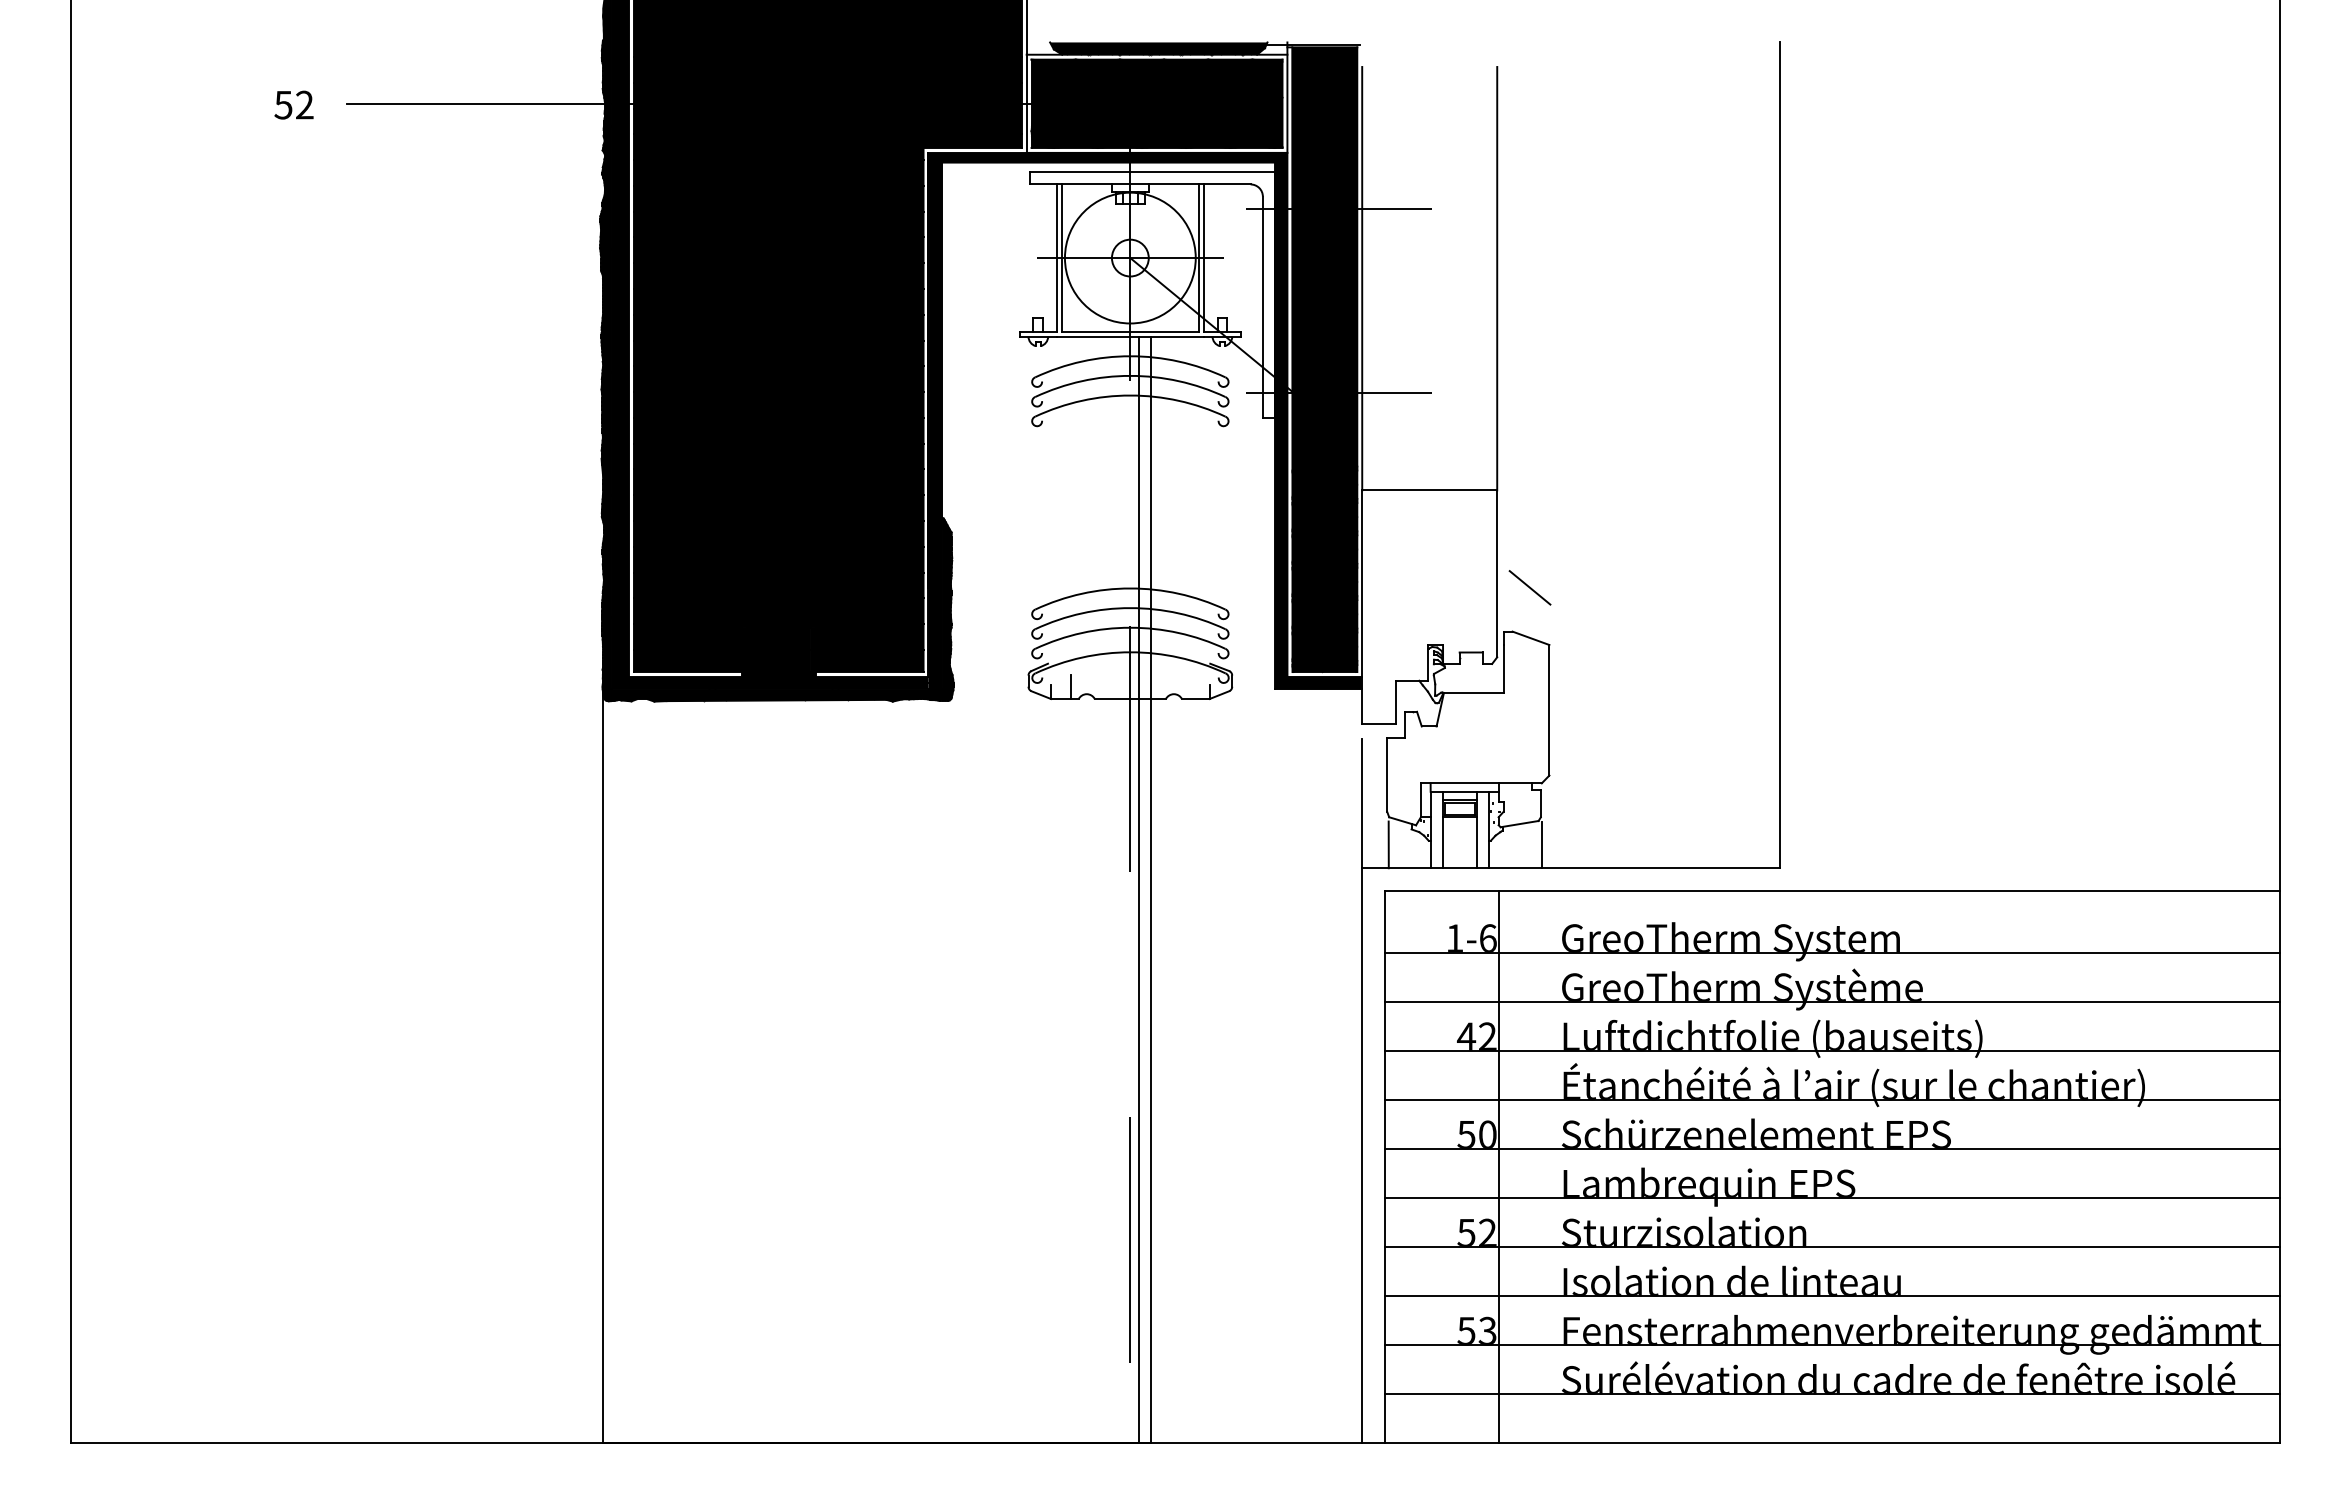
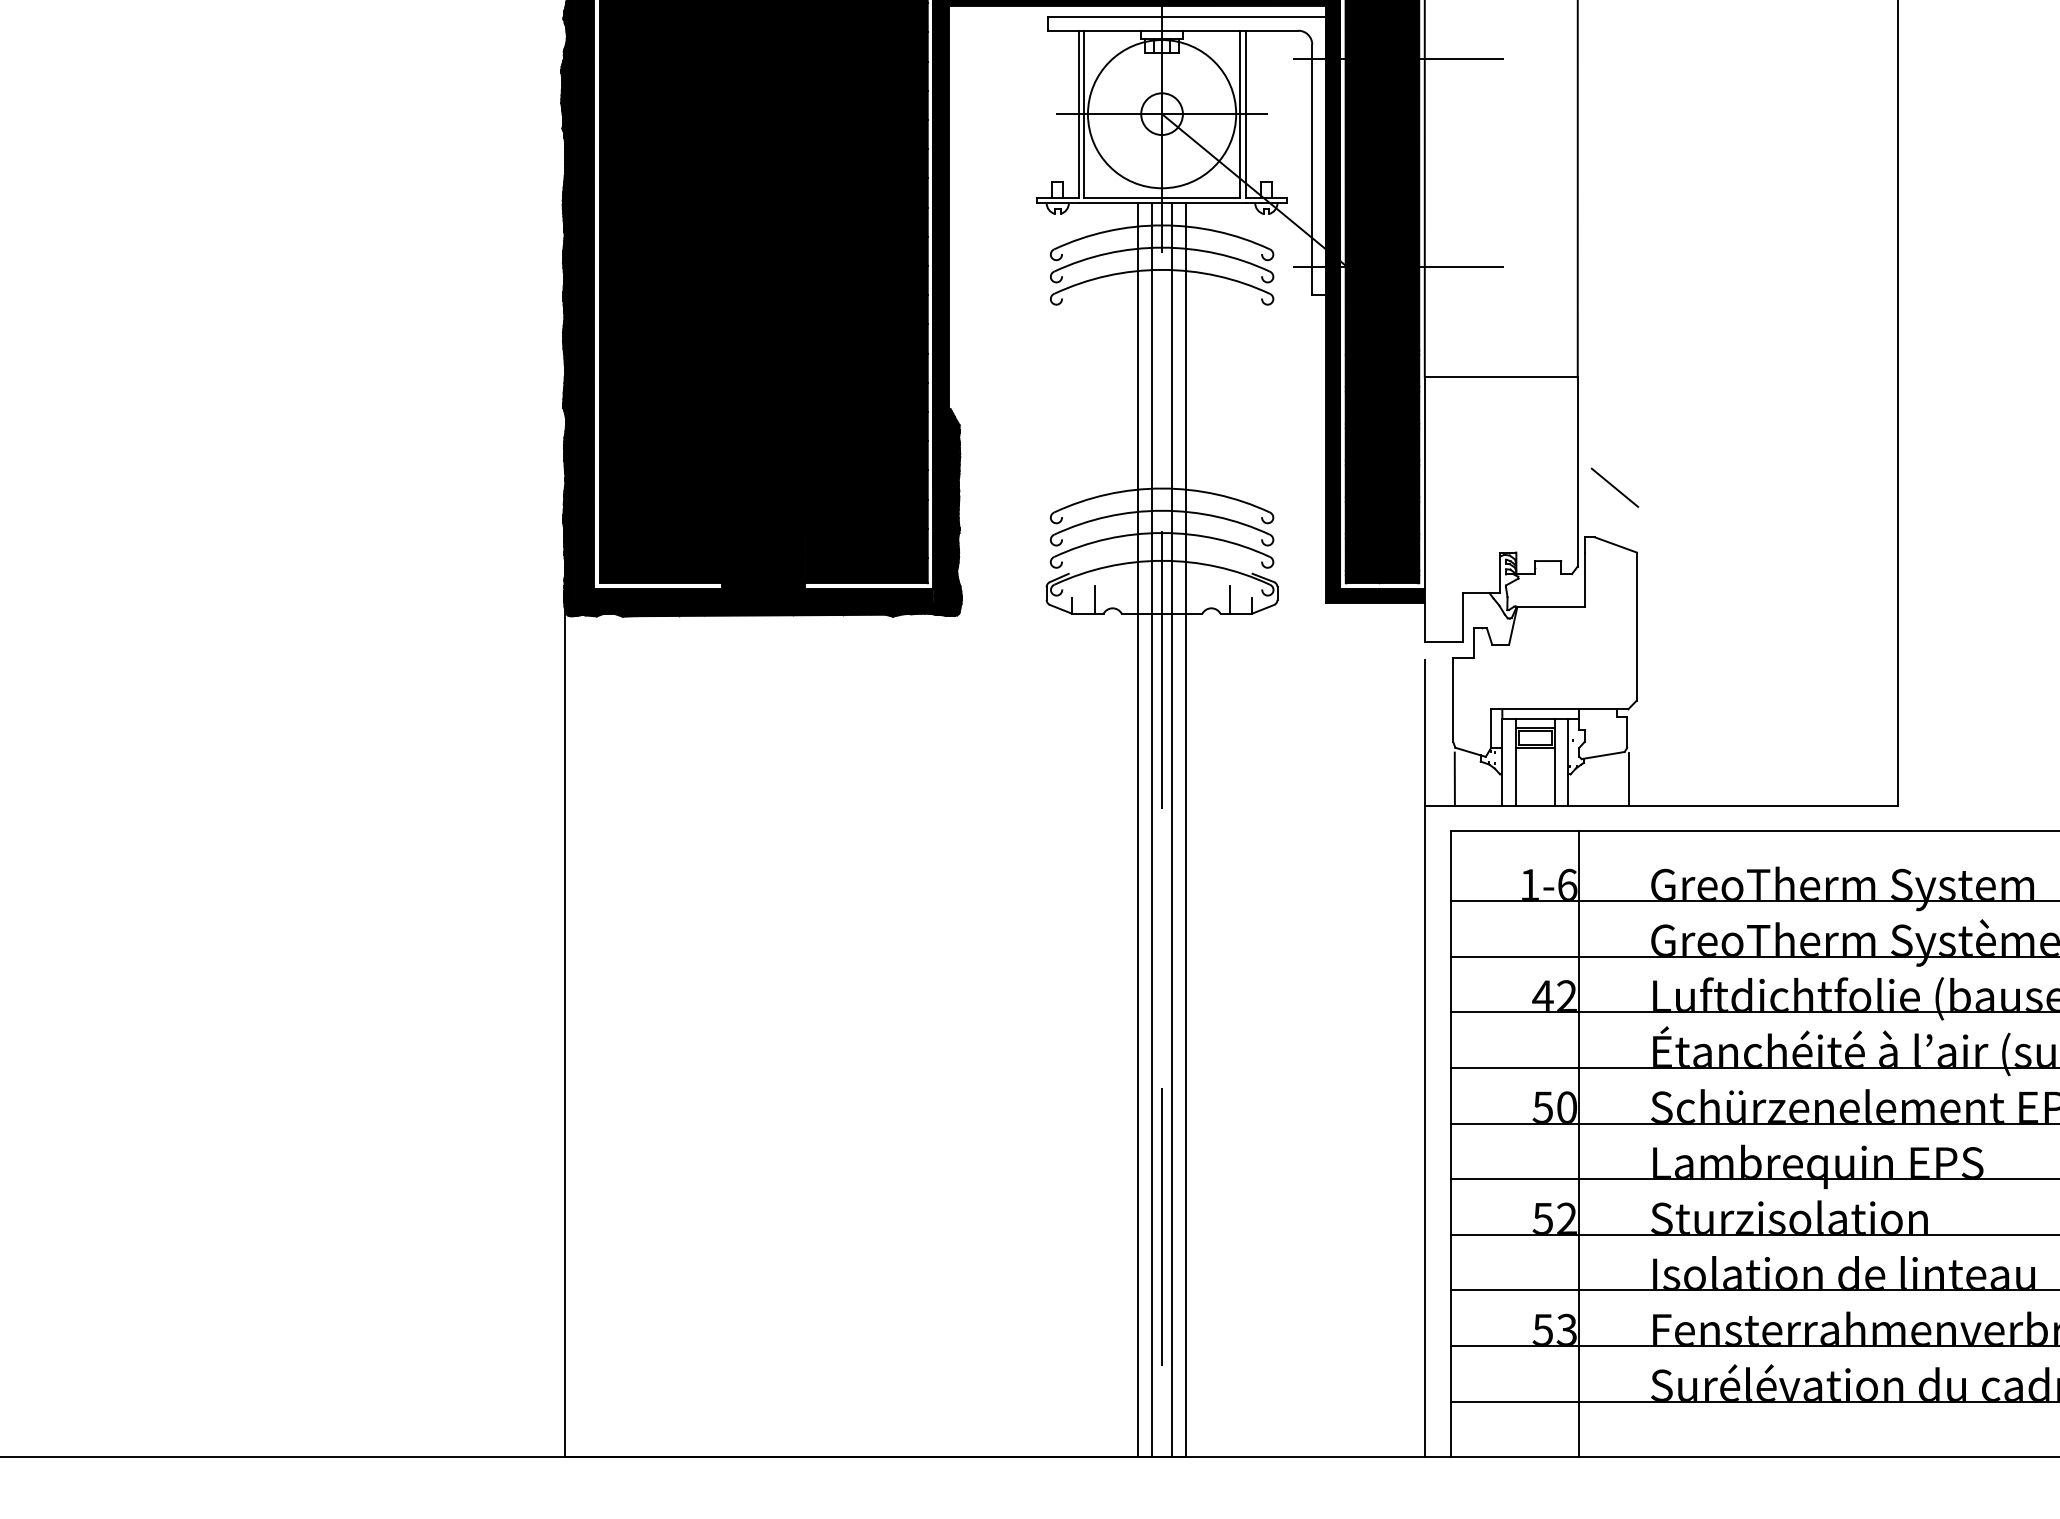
line: (1189, 686) -> (1229, 599), added
line: (1109, 889) -> (1138, 829), added
line: (1121, 889) -> (1152, 829), added

